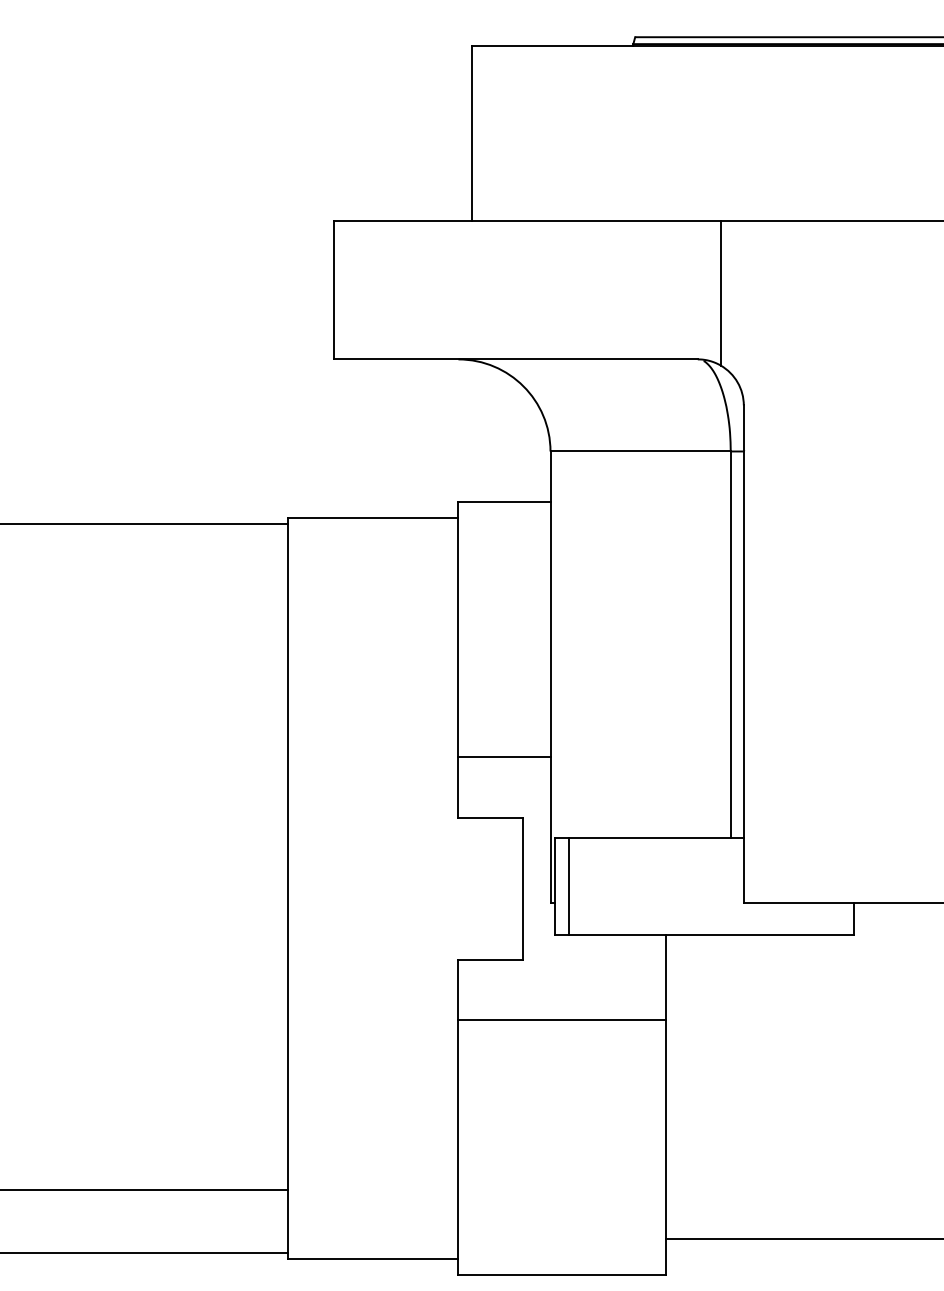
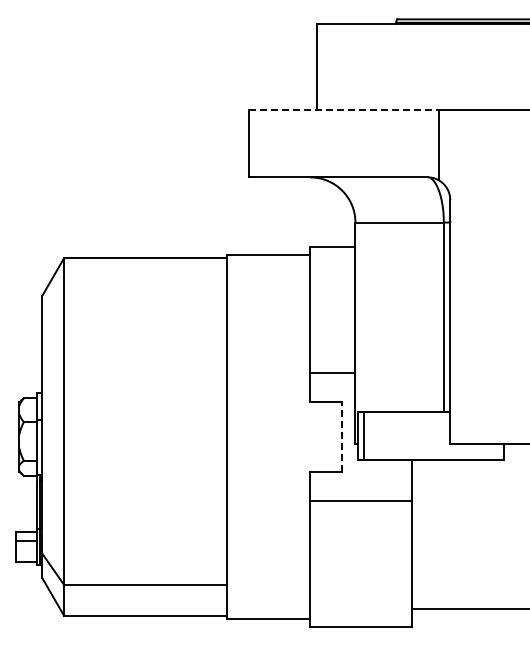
line: (528, 220) -> (344, 109), solid -> dashed
line: (522, 887) -> (341, 436), solid -> dashed

